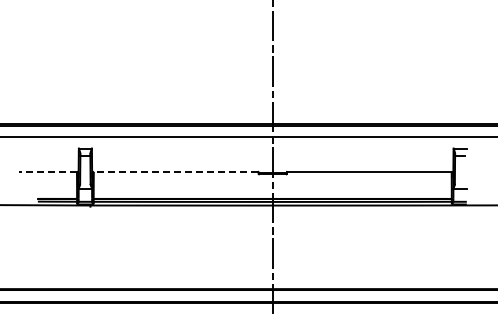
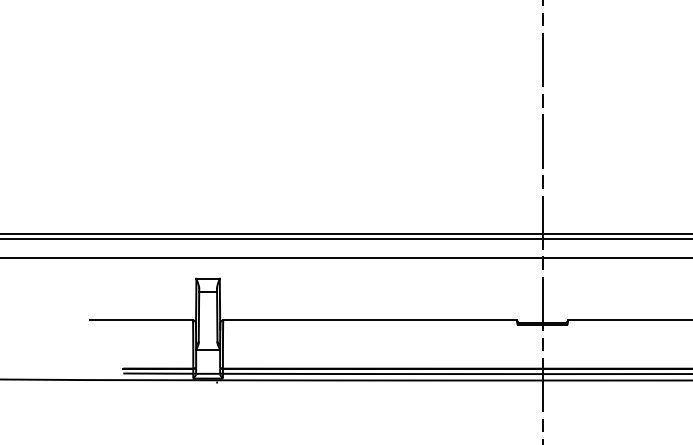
line: (47, 171) -> (140, 319), dashed -> solid
line: (175, 171) -> (368, 319), dashed -> solid

